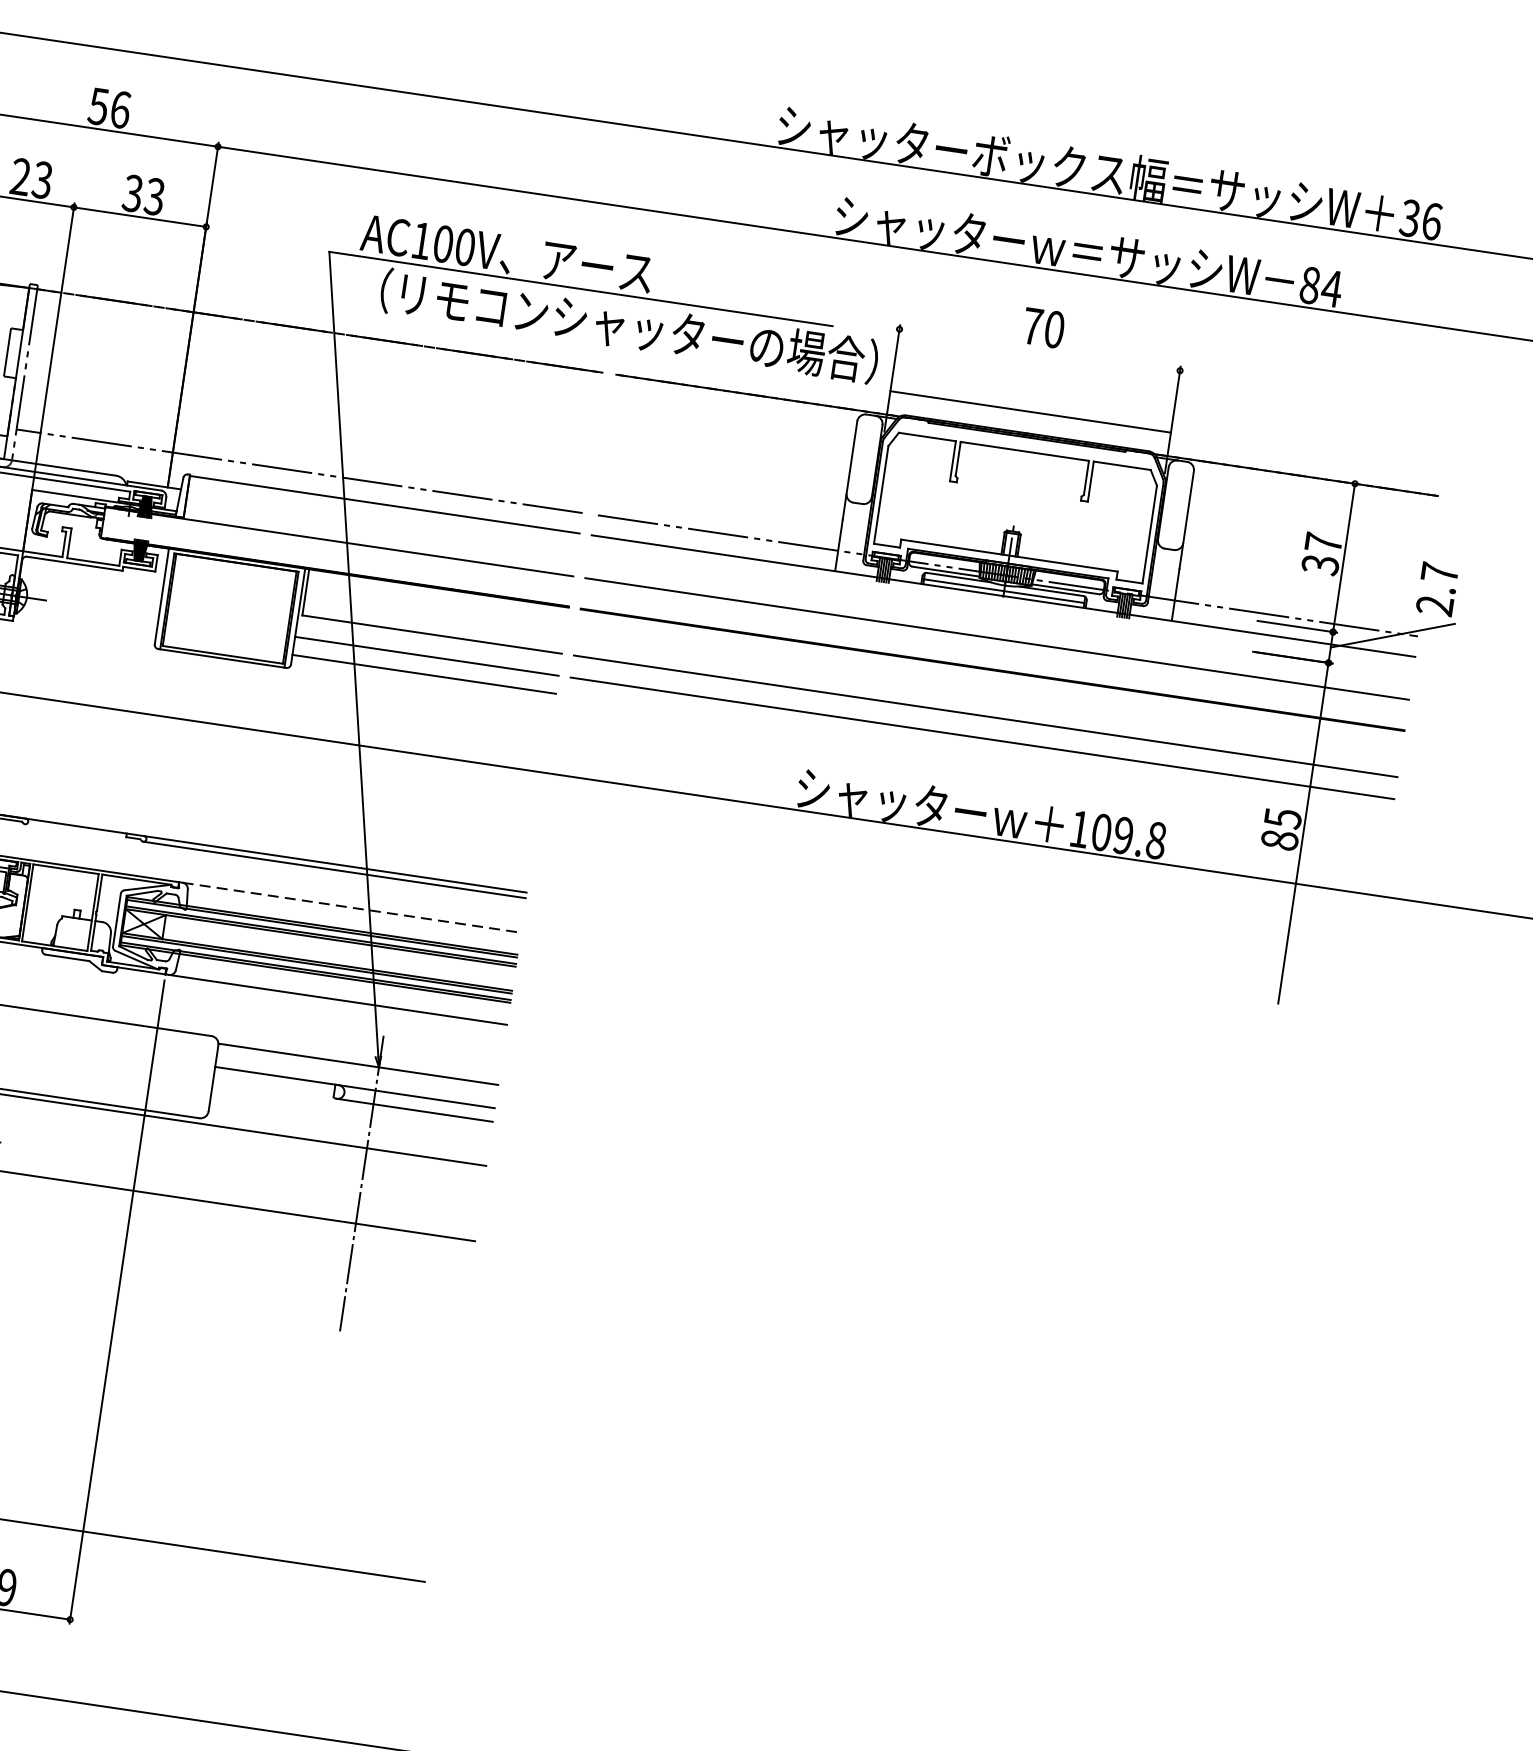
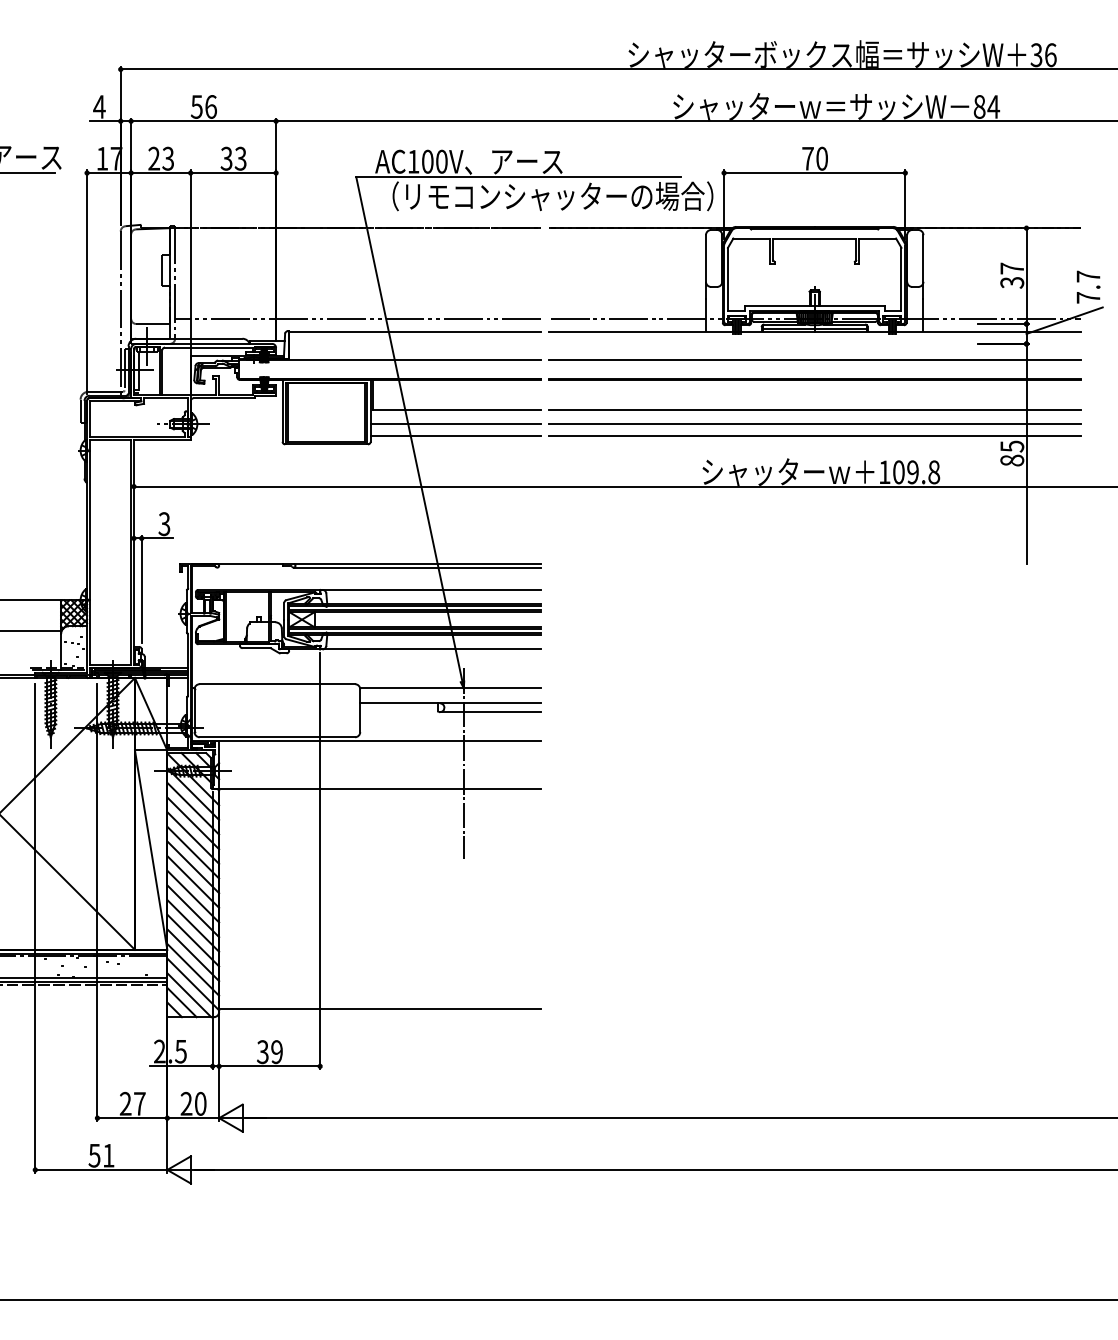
line: (1030, 412) -> (814, 173), moved
text: (1435, 605) -> (1088, 297), 2.7 -> 7.7
line: (979, 756) -> (814, 435), added
line: (353, 907) -> (432, 589), dashed -> solid

